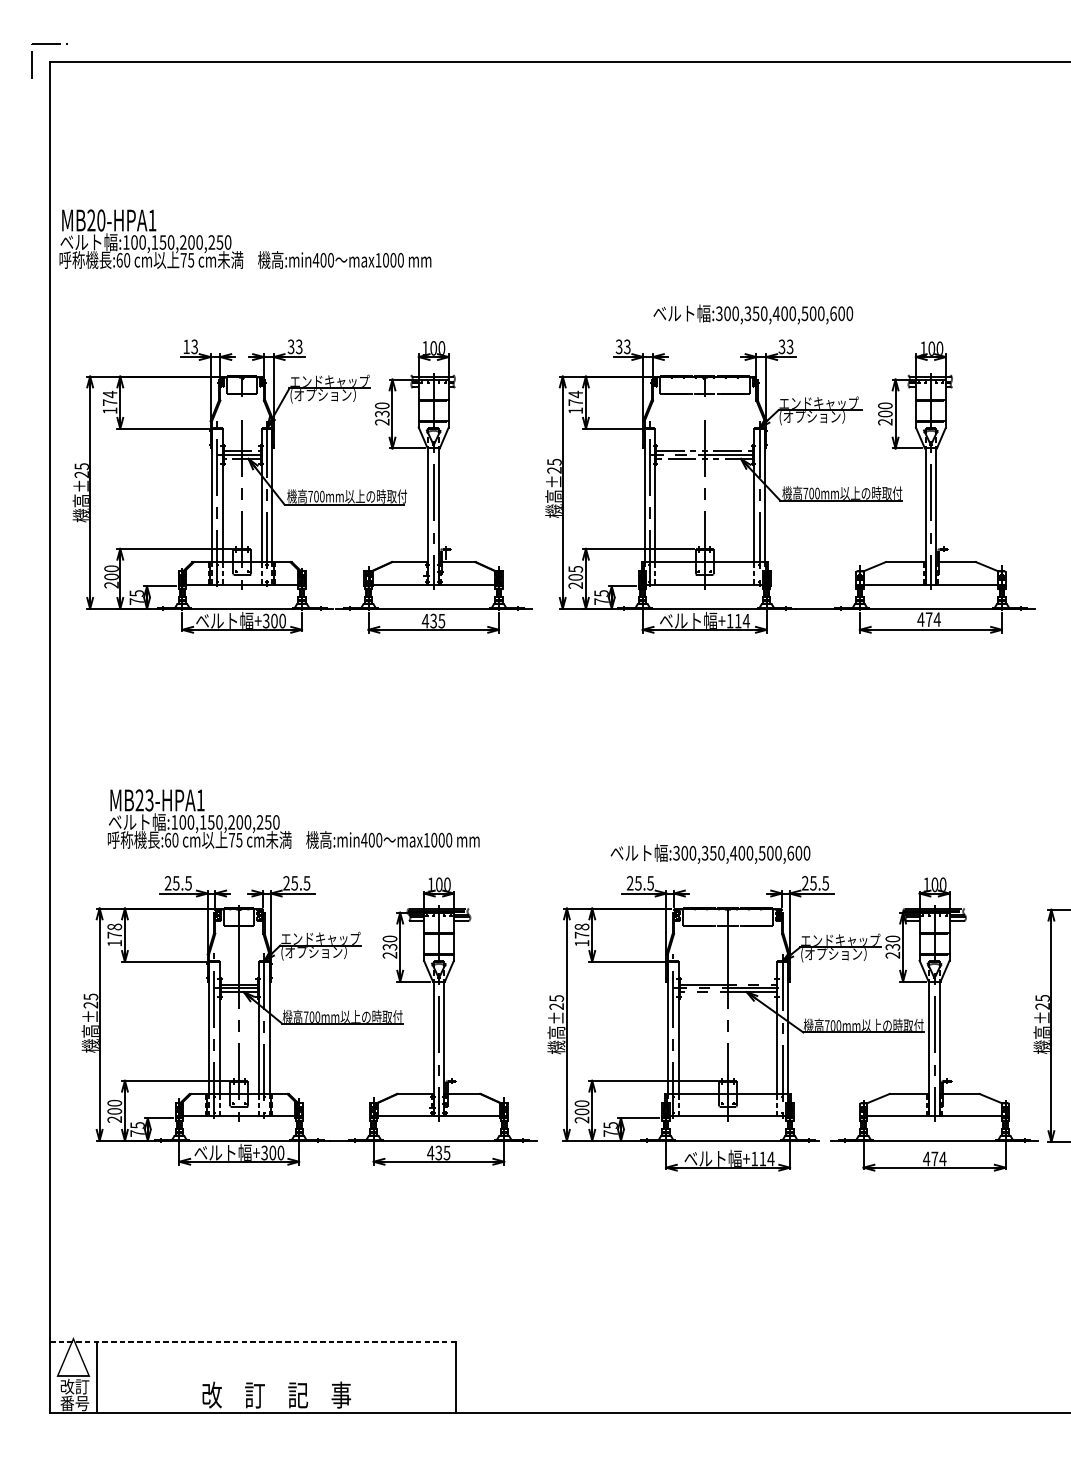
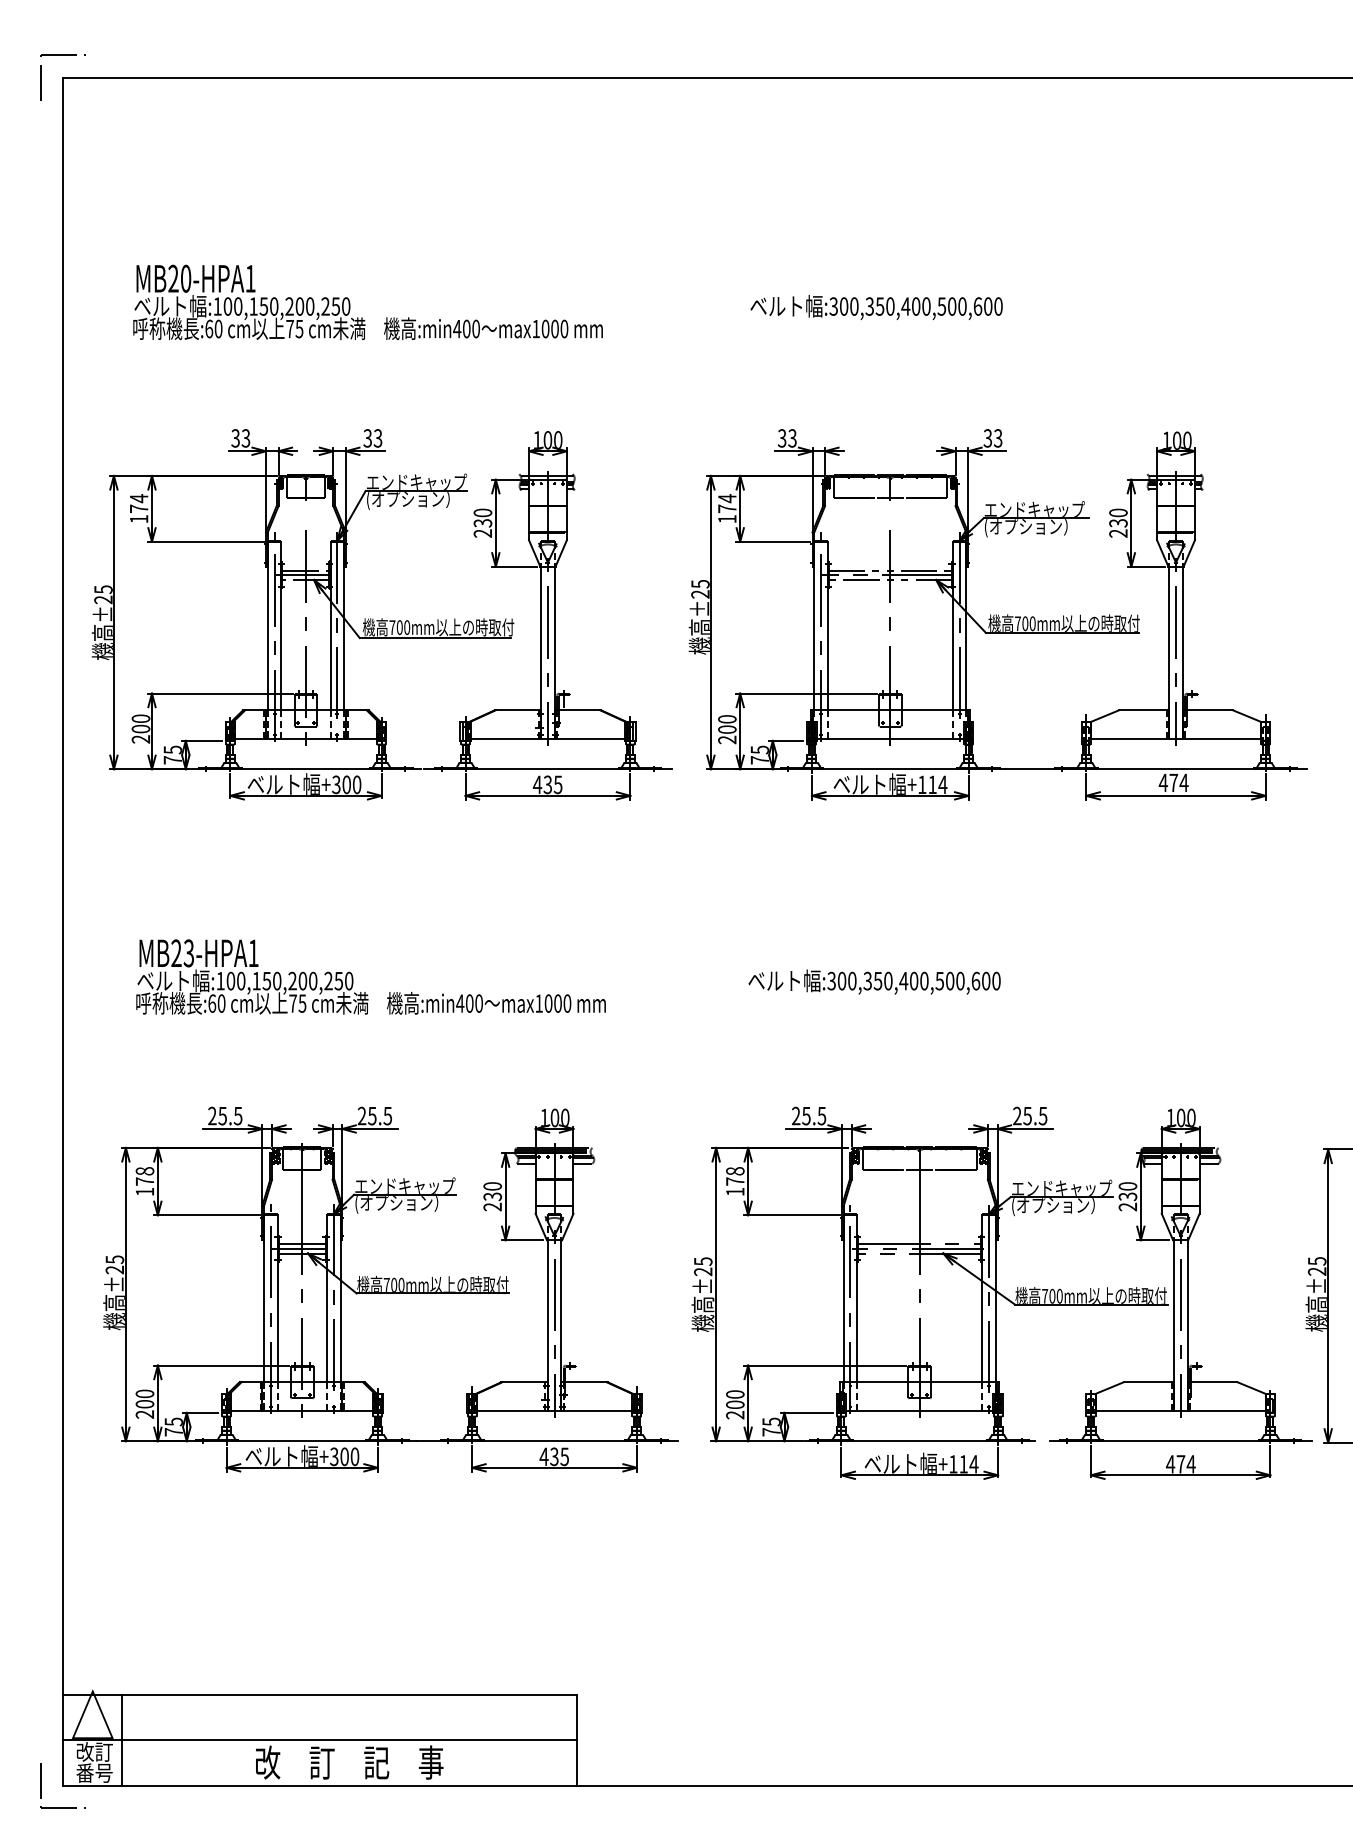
text: (244, 239) -> (367, 302), moved
text: (753, 314) -> (876, 307), moved
text: (186, 346) -> (235, 438), 13 -> 33
text: (885, 414) -> (1118, 523), 200 -> 230
text: (575, 569) -> (727, 719), 205 -> 200
text: (293, 818) -> (370, 976), moved
text: (710, 853) -> (874, 981), moved
line: (252, 1341) -> (319, 1694), dashed -> solid
line: (252, 1377) -> (319, 1740), added
part: (32, 1413) -> (41, 1785), added

